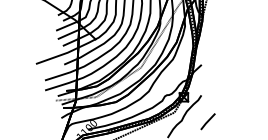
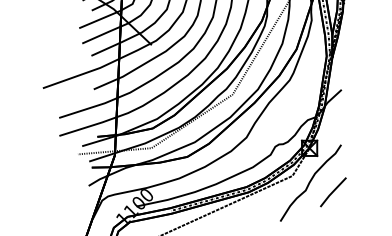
line: (207, 121) -> (332, 191), moved

